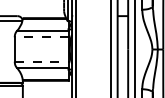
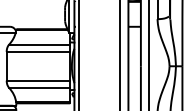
line: (41, 37) -> (38, 52), dashed -> solid
line: (41, 61) -> (38, 80), dashed -> solid

